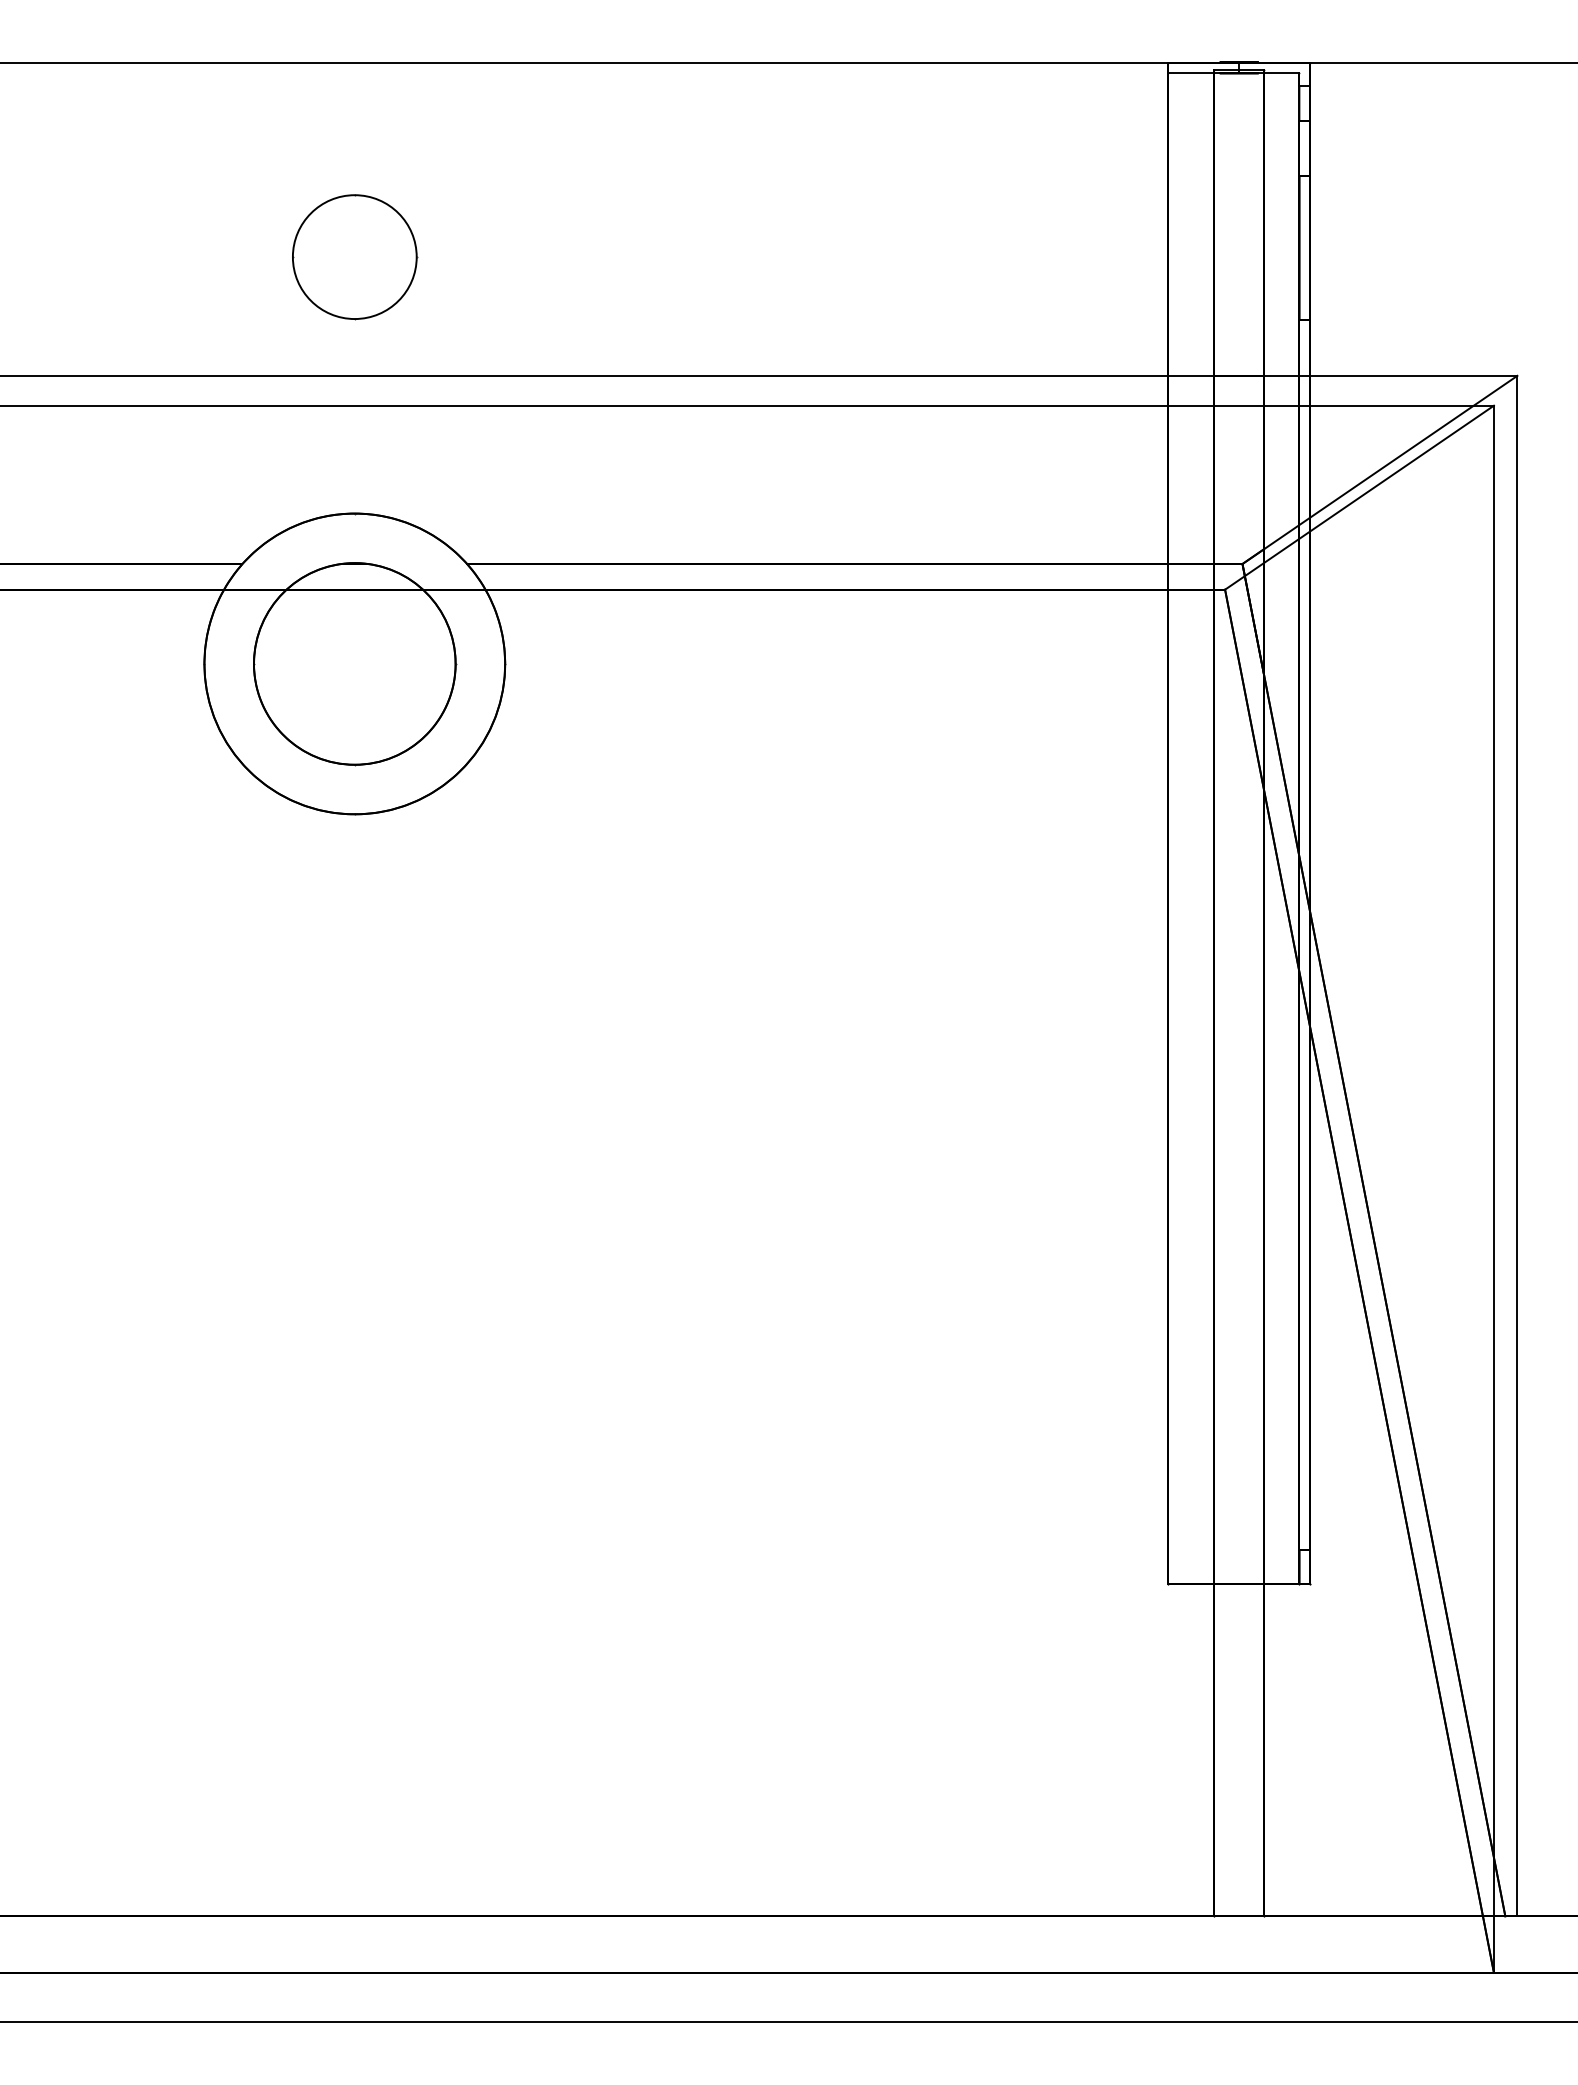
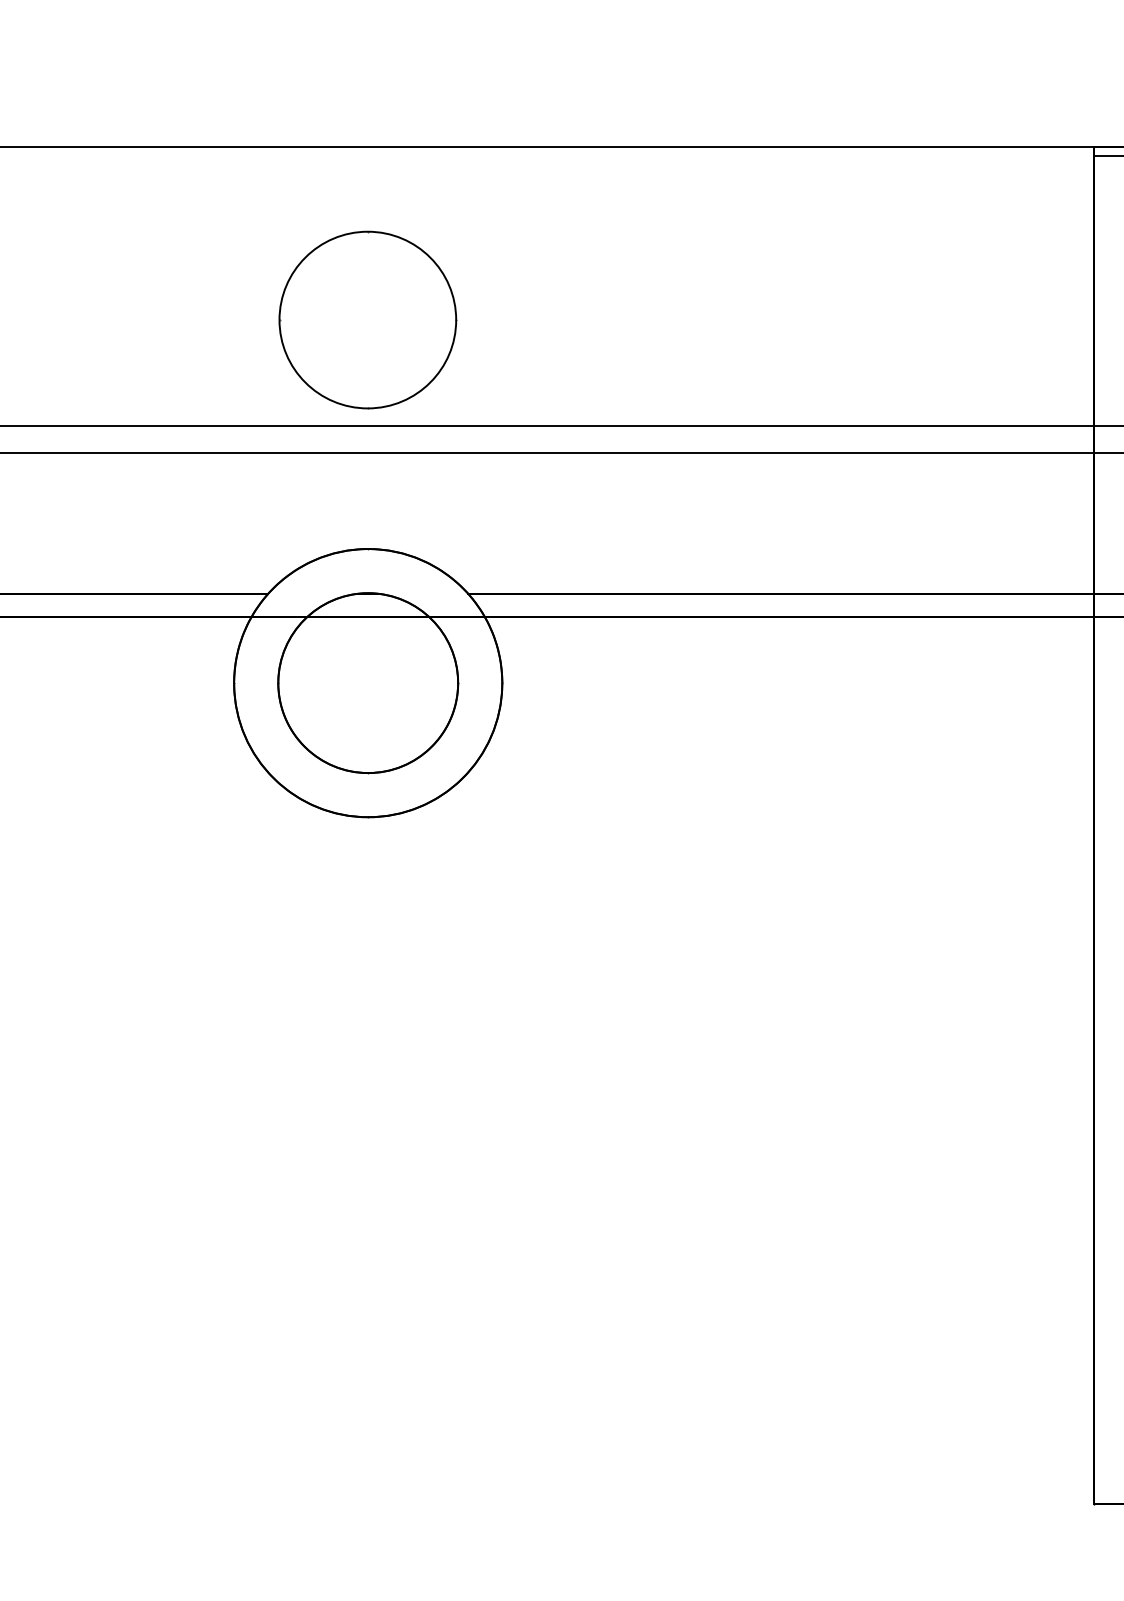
part: (355, 257) -> (368, 320), size x1.6

